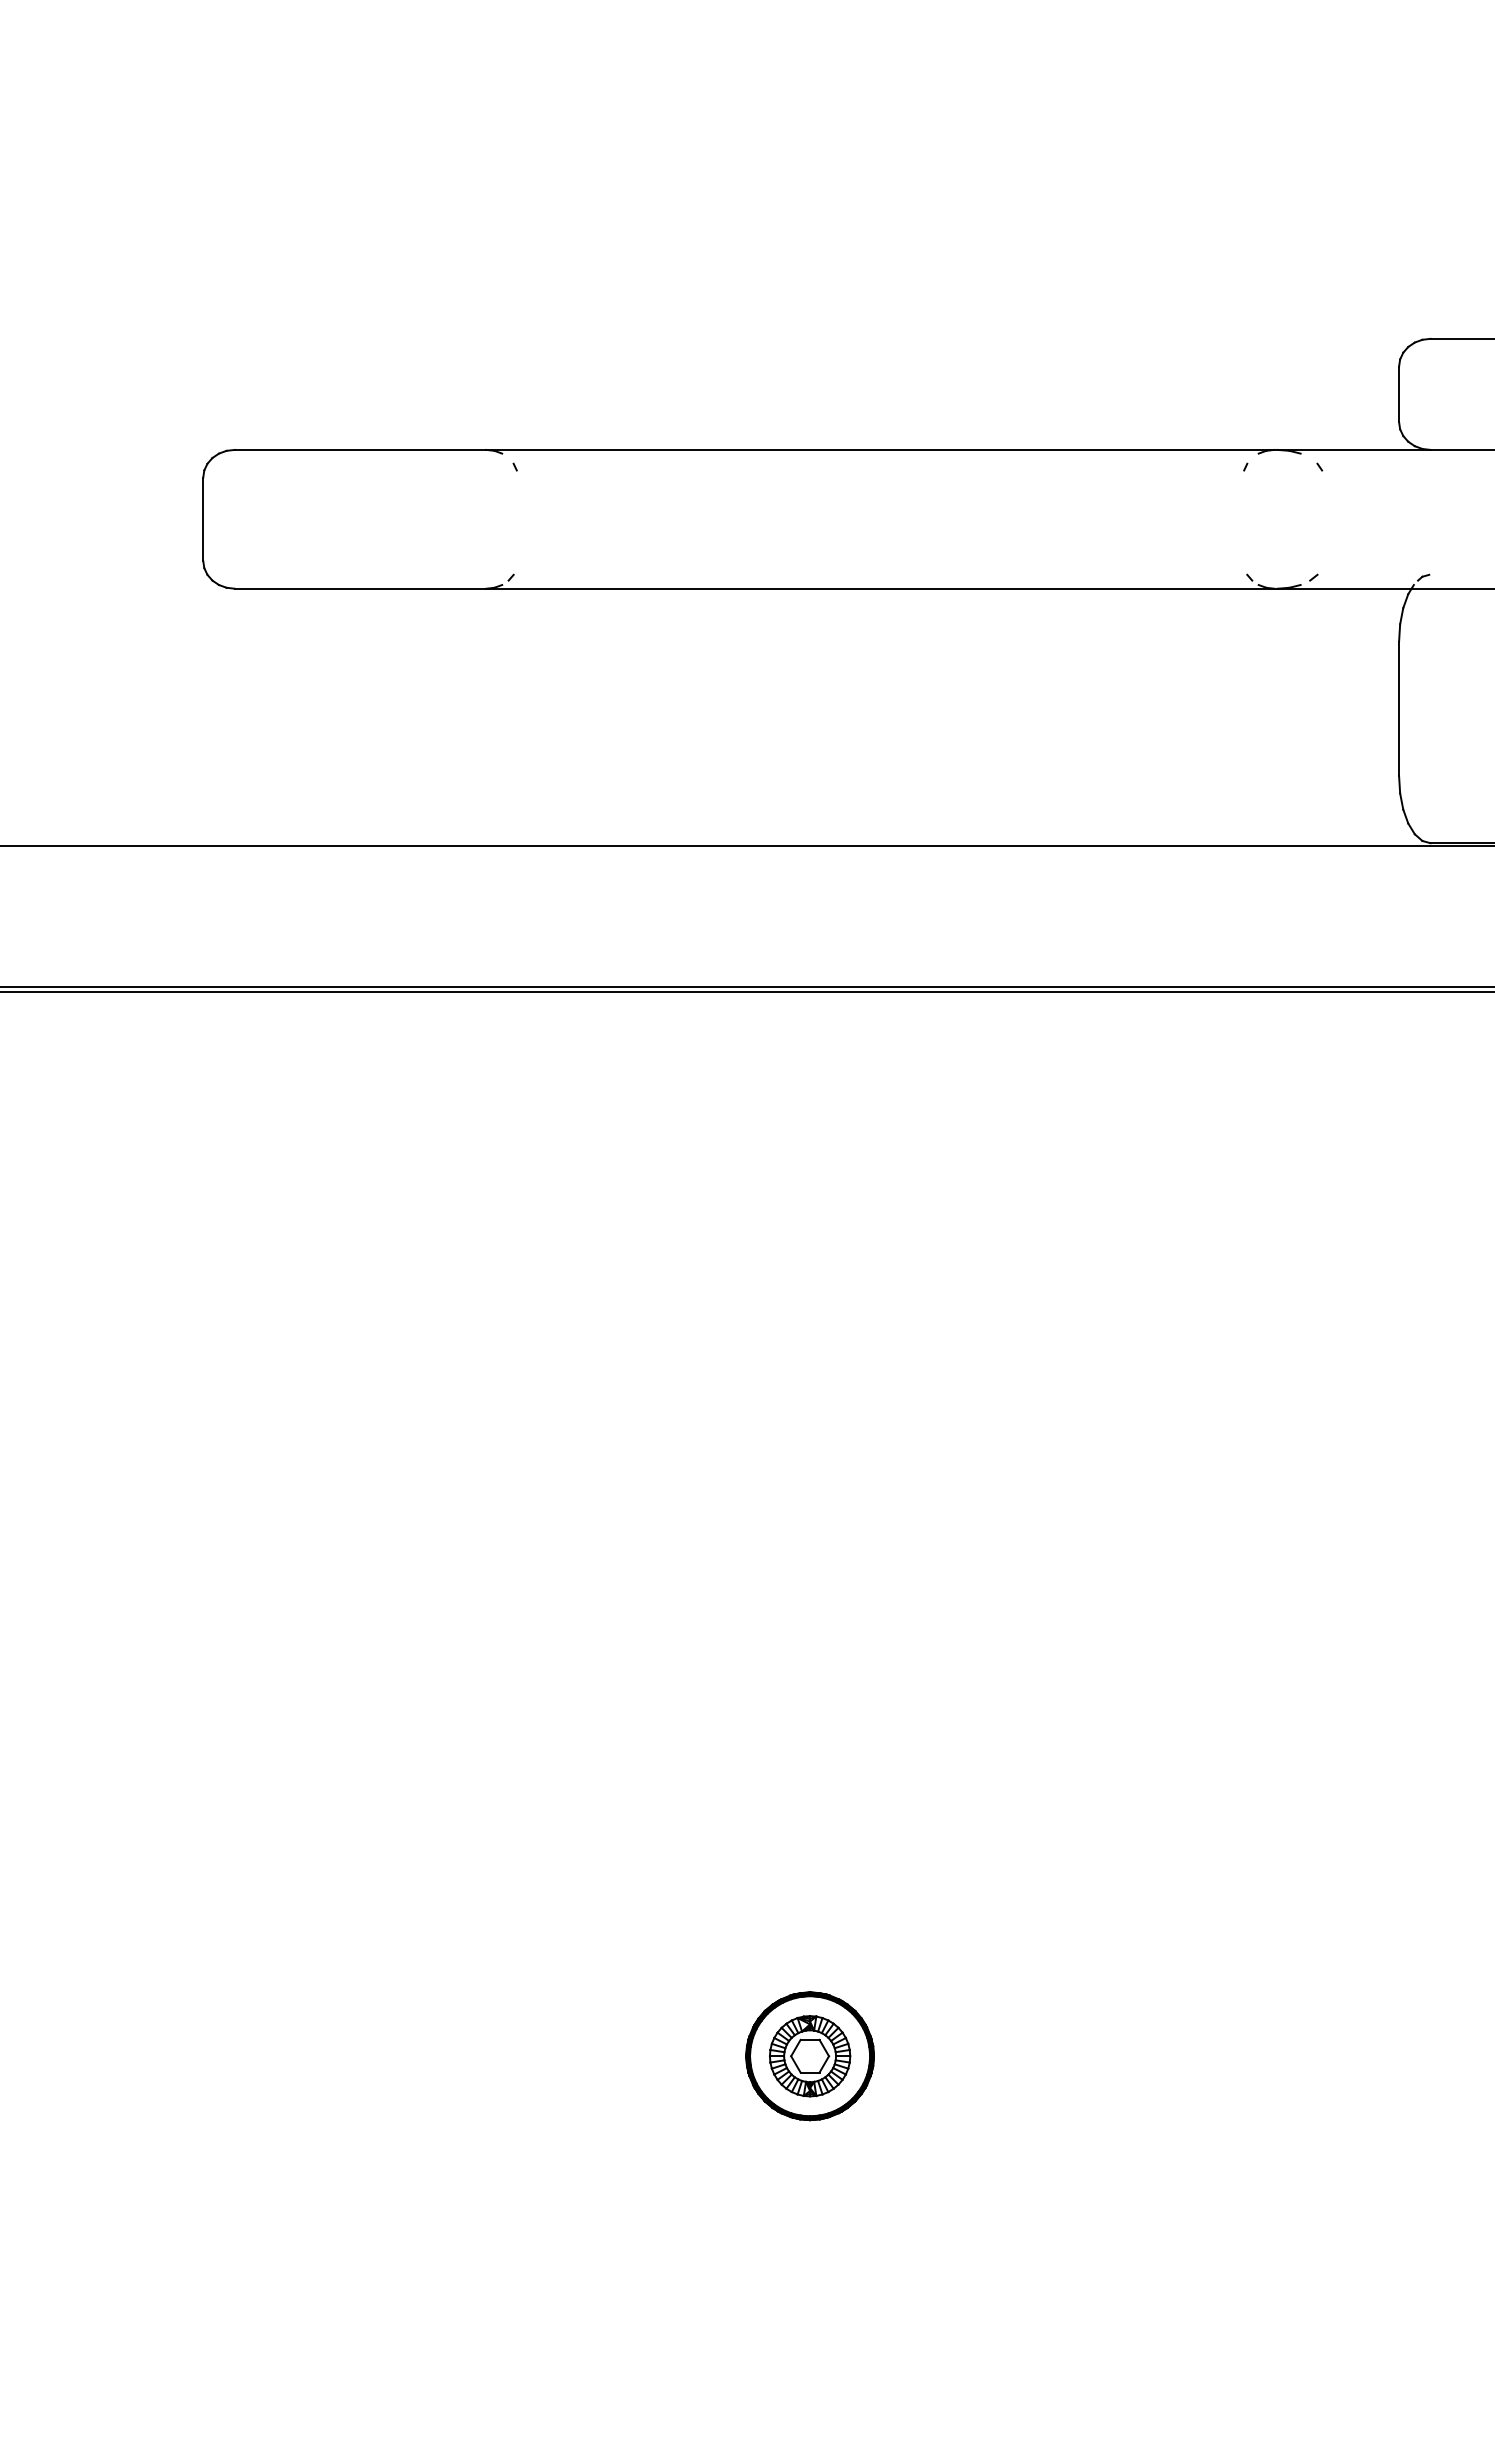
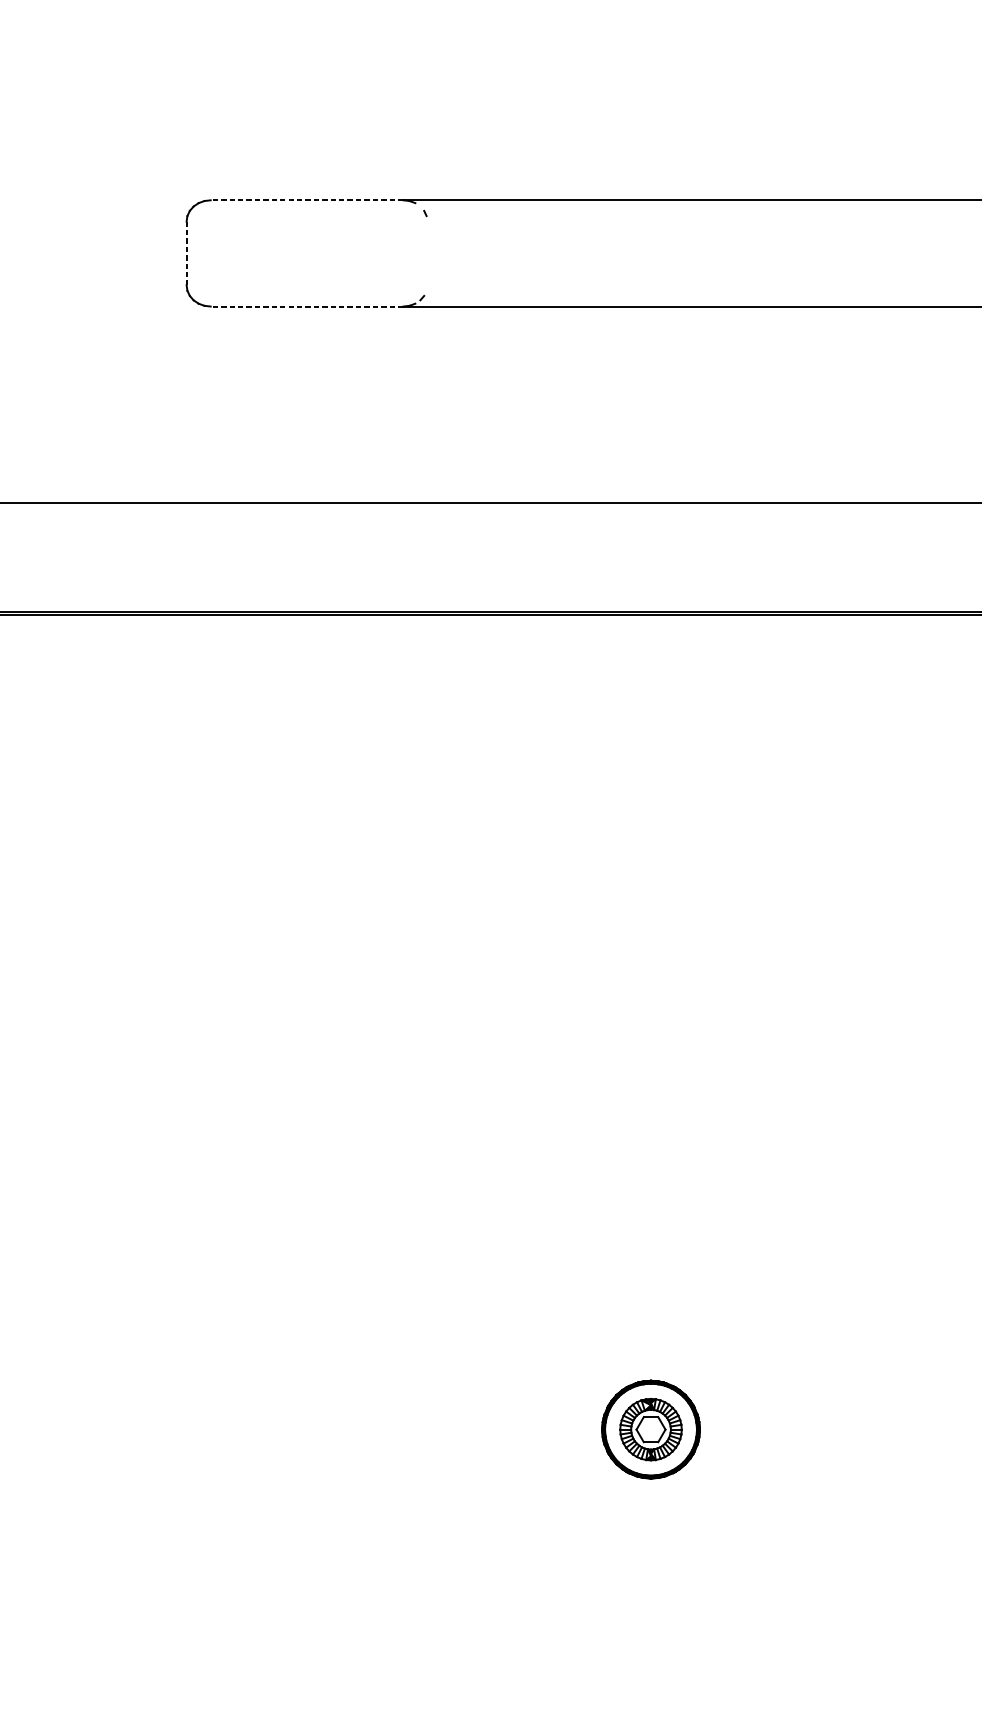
line: (360, 449) -> (306, 200), solid -> dashed
line: (203, 519) -> (186, 253), solid -> dashed
line: (360, 588) -> (306, 306), solid -> dashed

